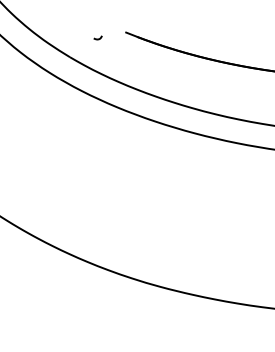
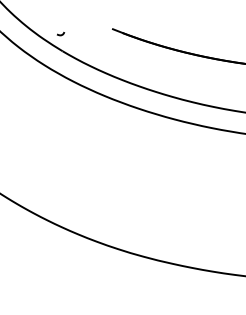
curve: (97, 38) -> (60, 34), moved

